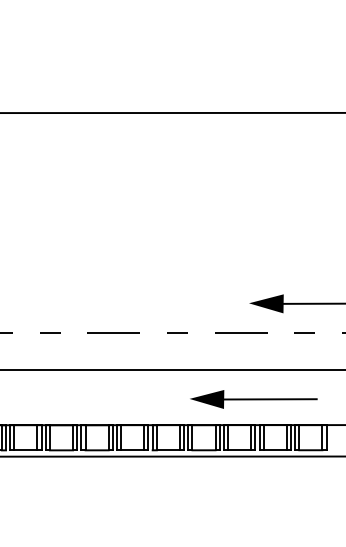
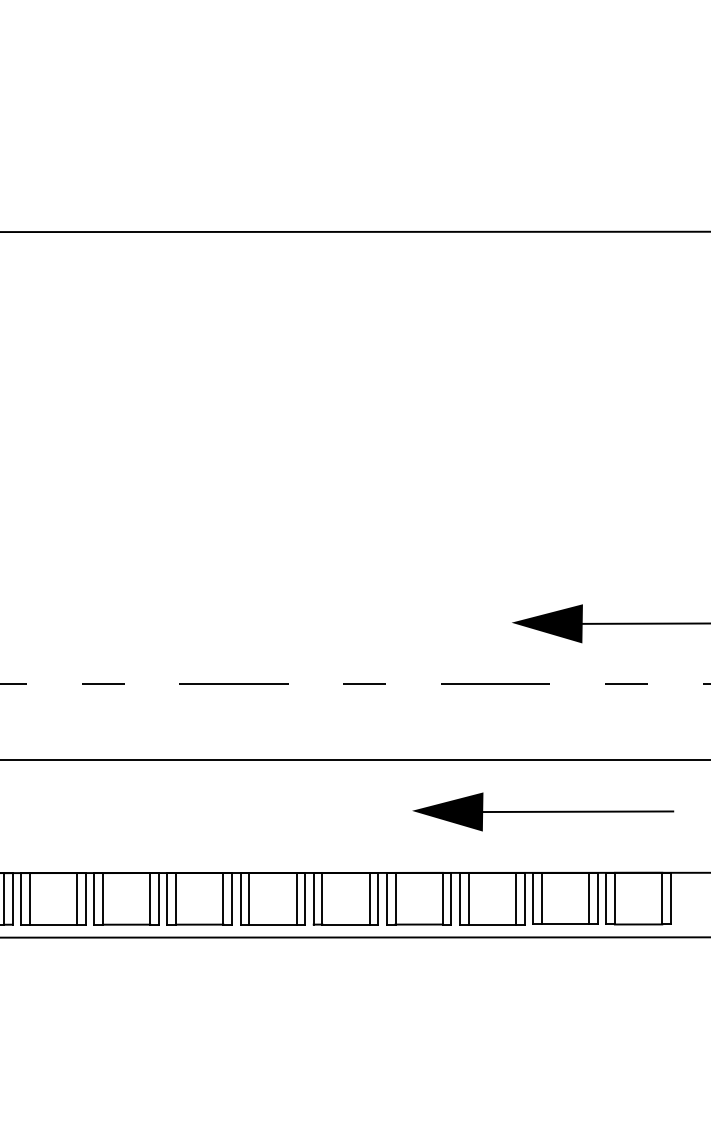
part: (253, 399) -> (543, 812), moved

